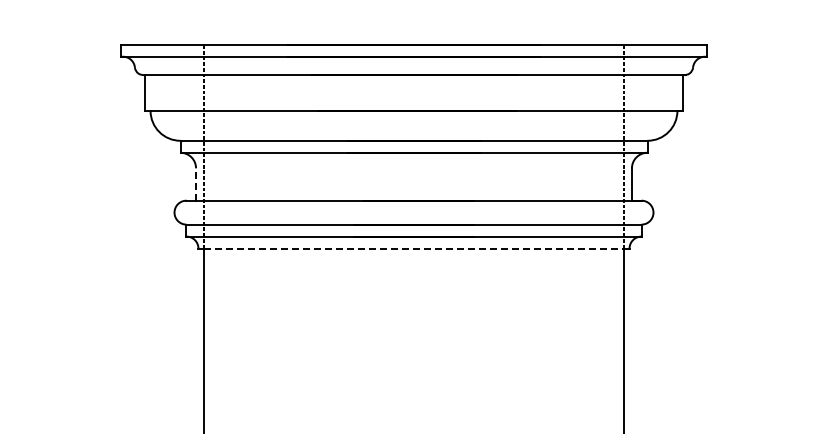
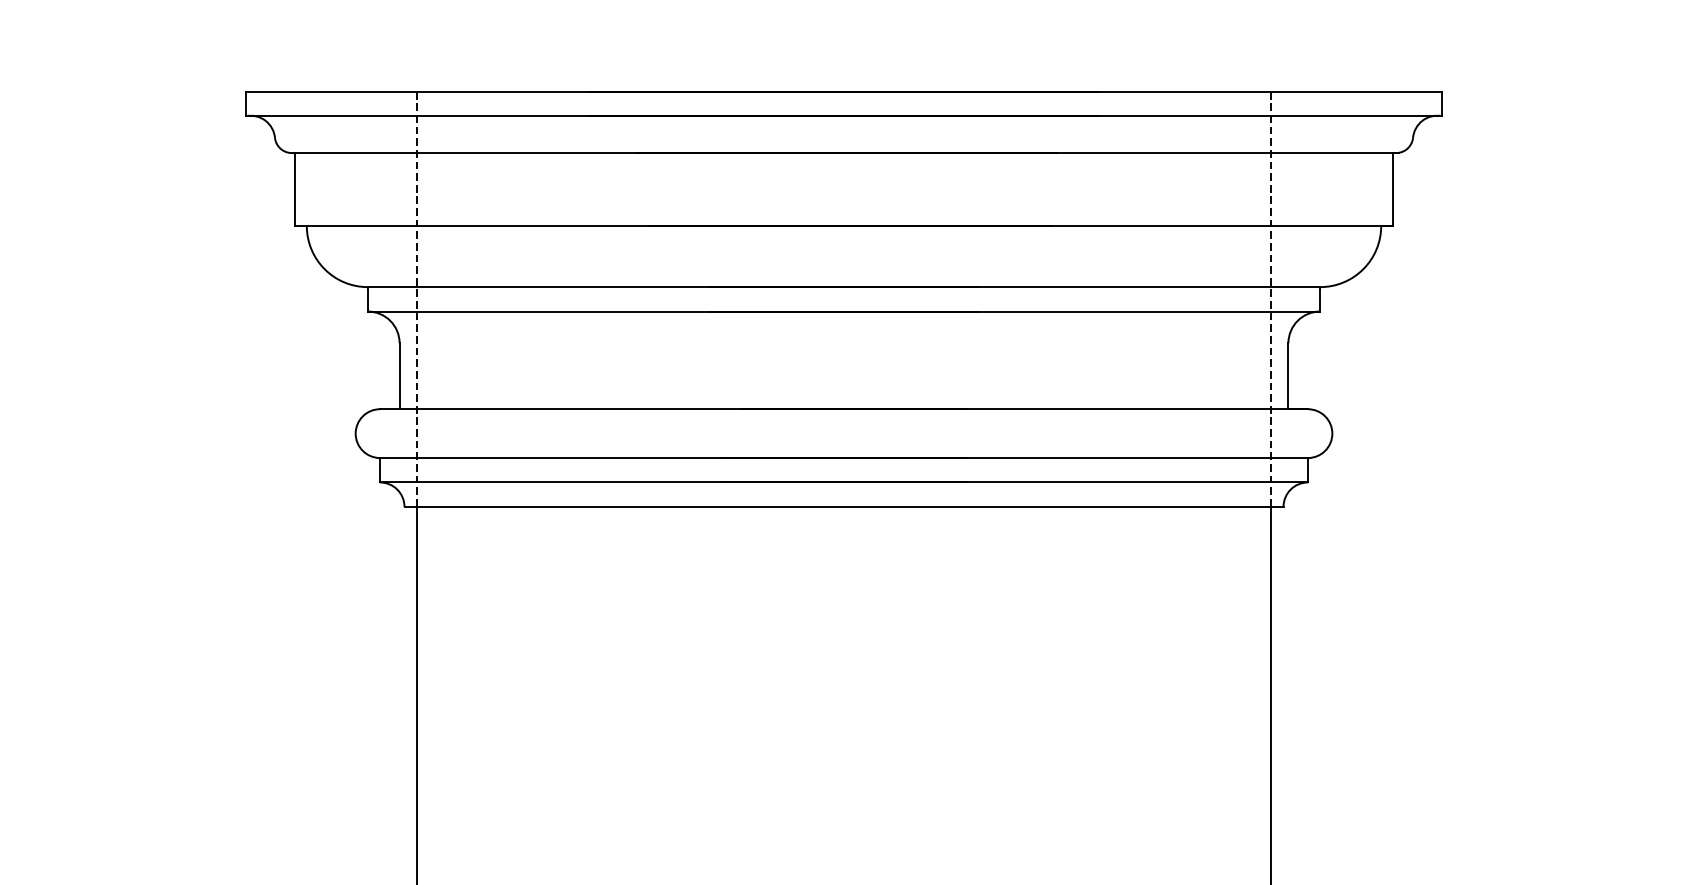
line: (196, 184) -> (400, 376), dashed -> solid
line: (414, 248) -> (845, 506), dashed -> solid

